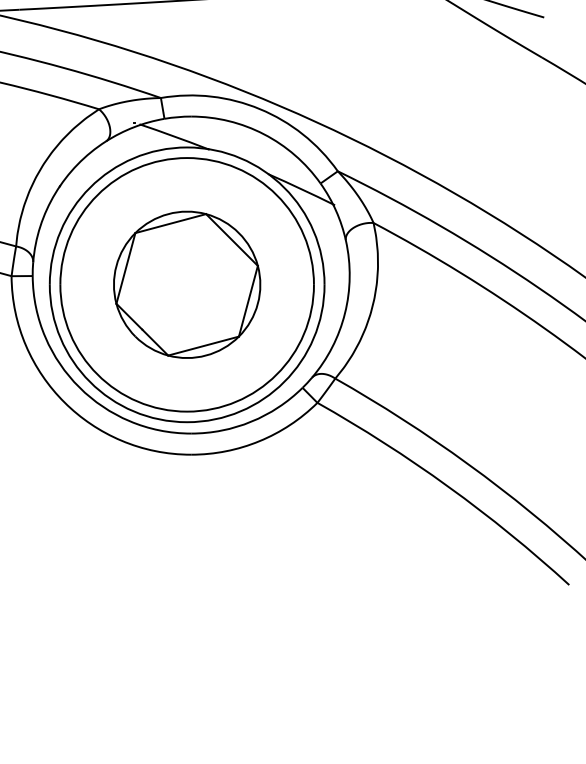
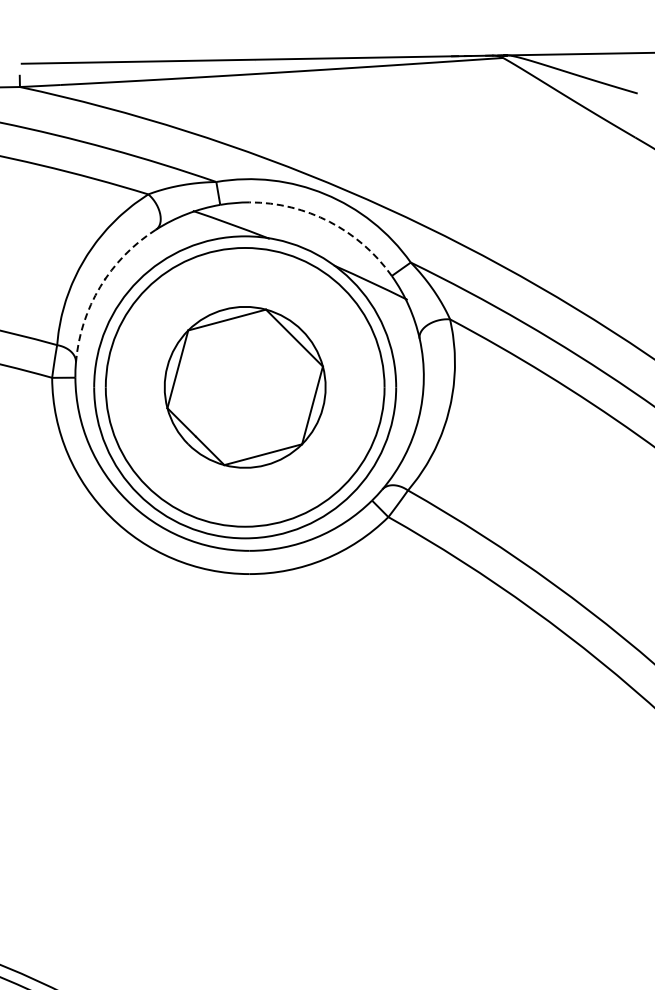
arc: (263, 133) -> (329, 221), solid -> dashed
arc: (55, 193) -> (100, 286), solid -> dashed

